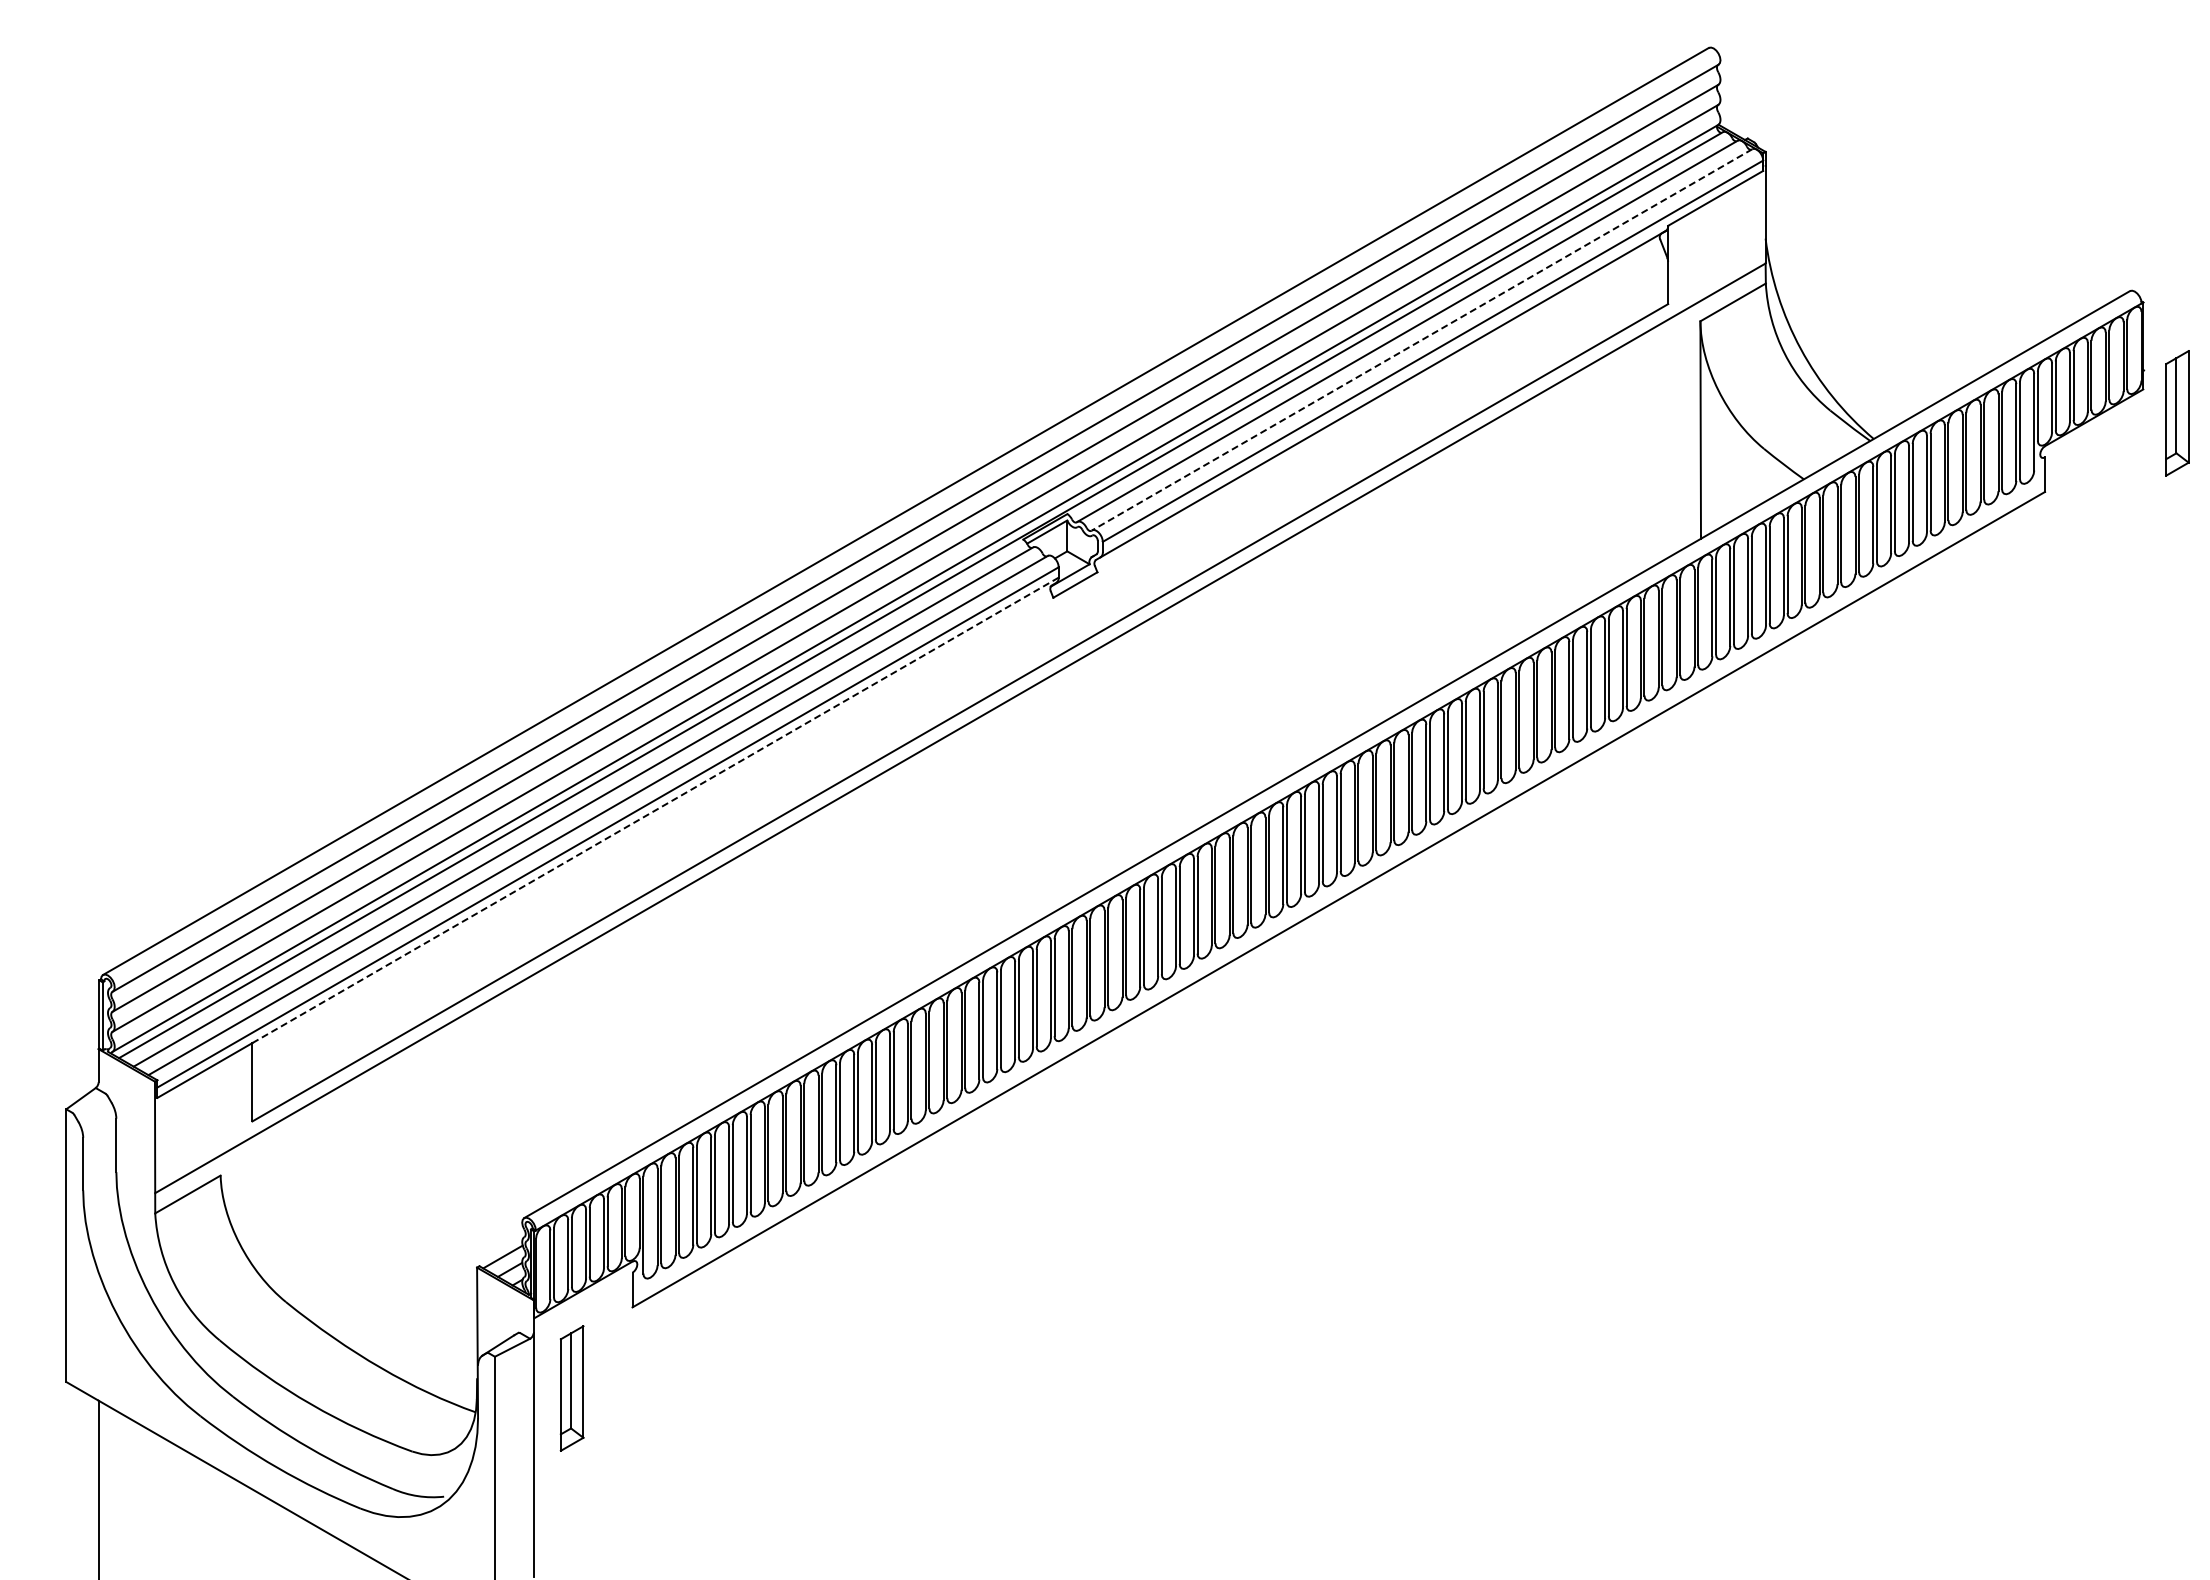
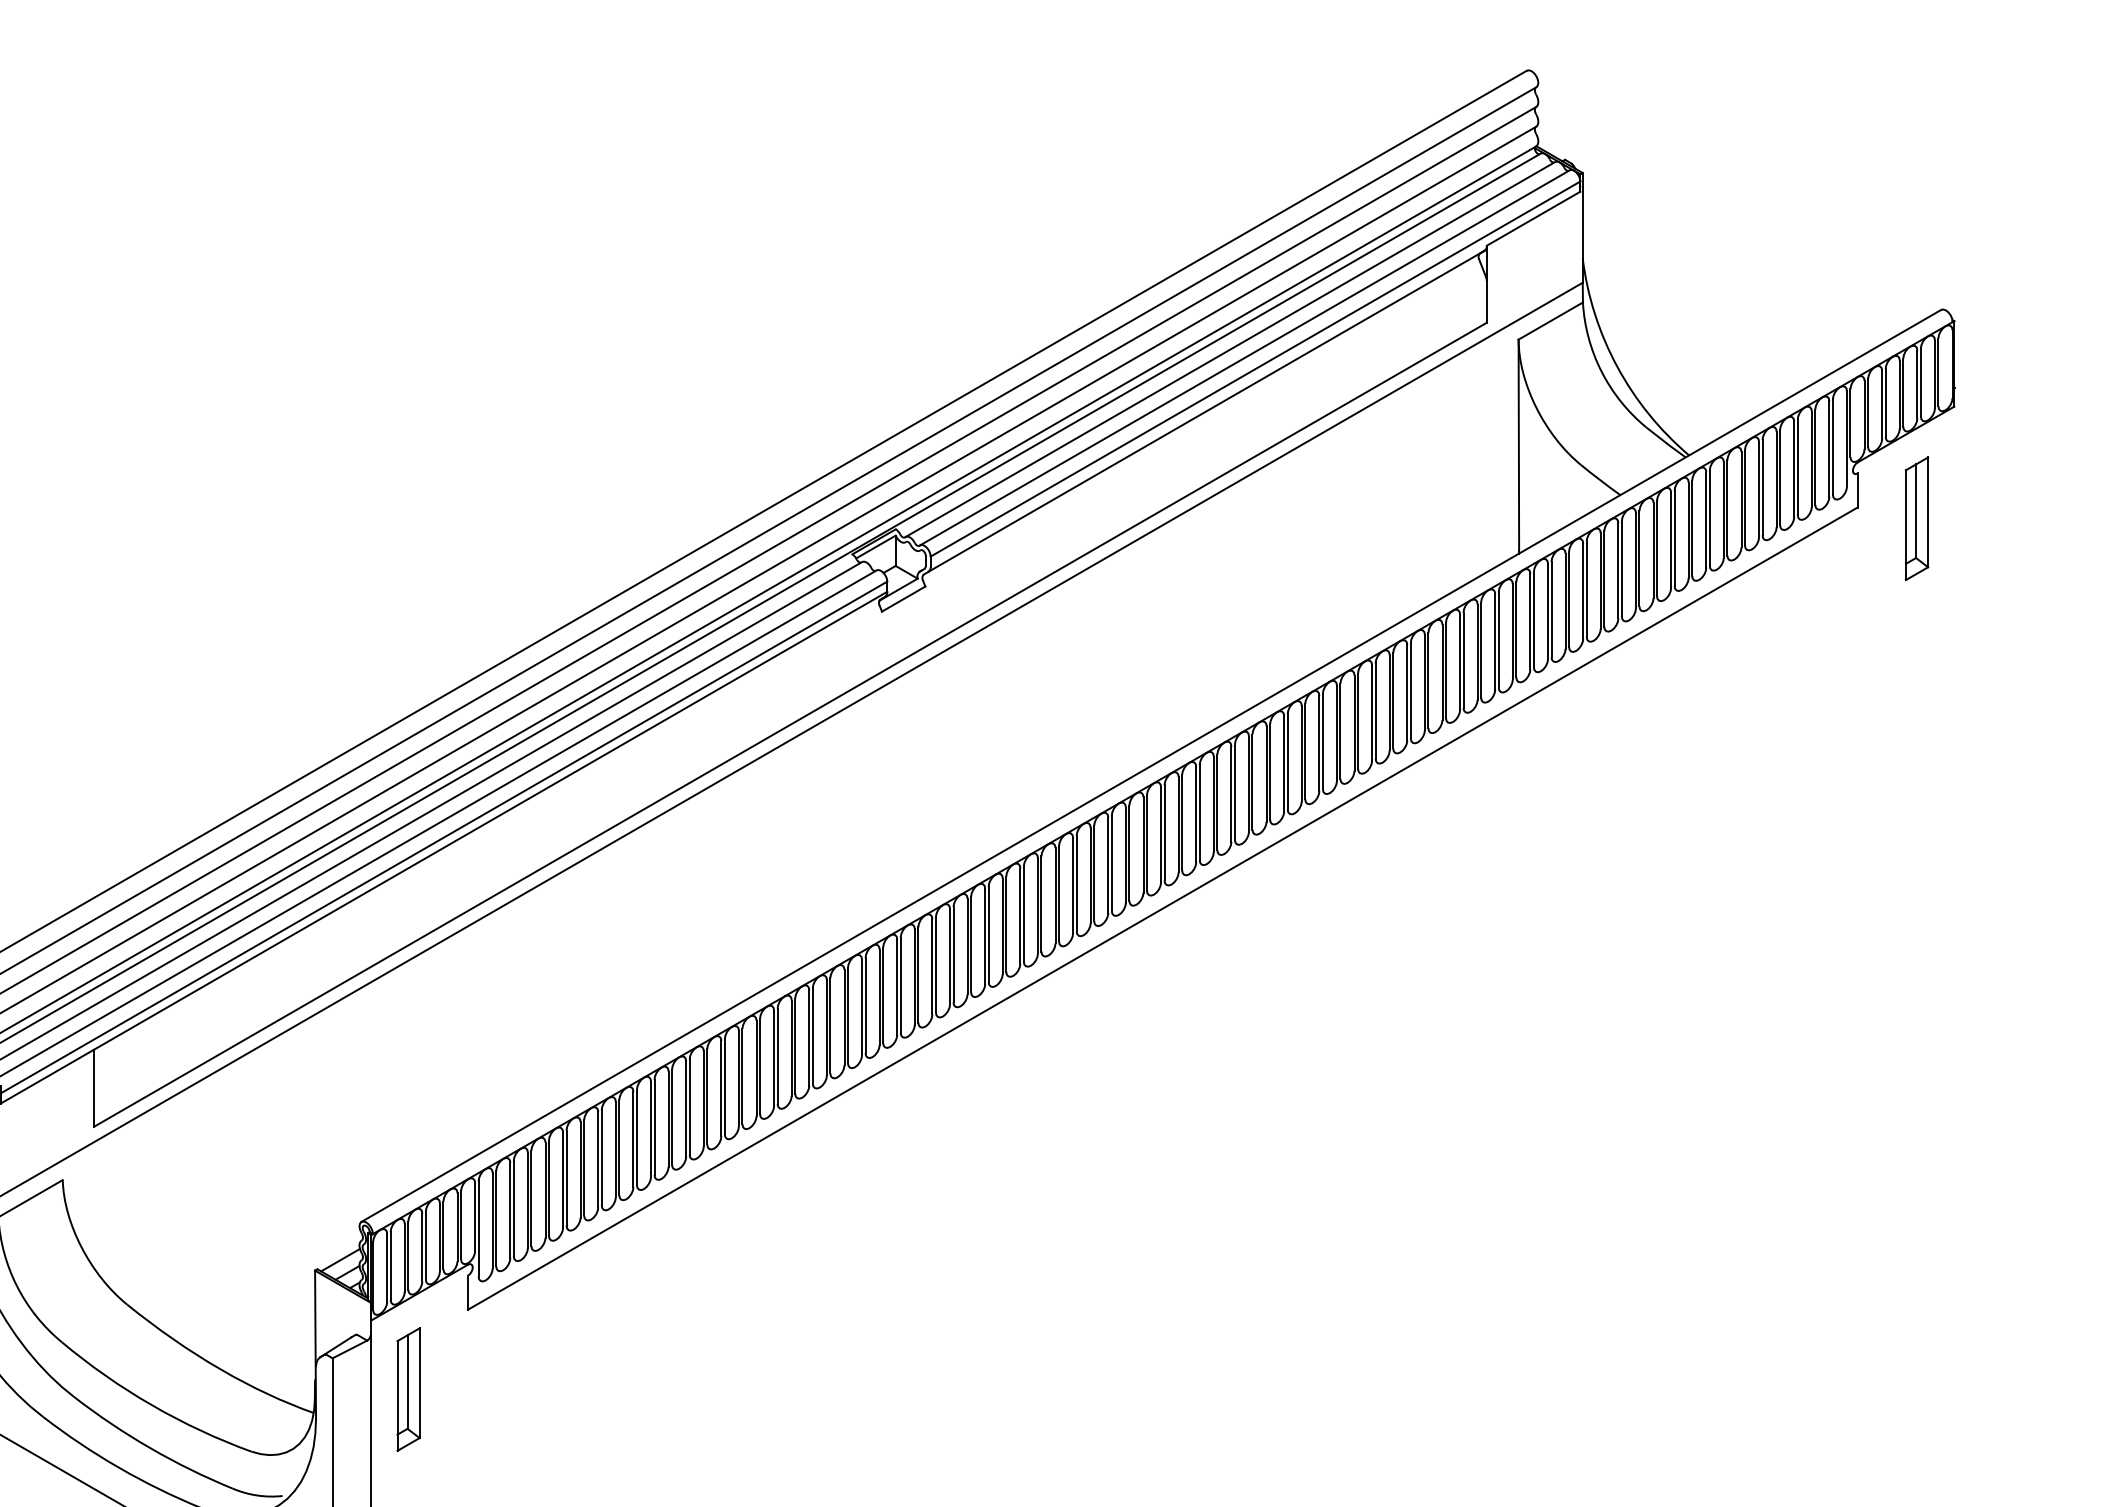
line: (1421, 340) -> (1244, 358), dashed -> solid
part: (2177, 413) -> (1917, 518), moved
line: (655, 810) -> (490, 820), dashed -> solid

